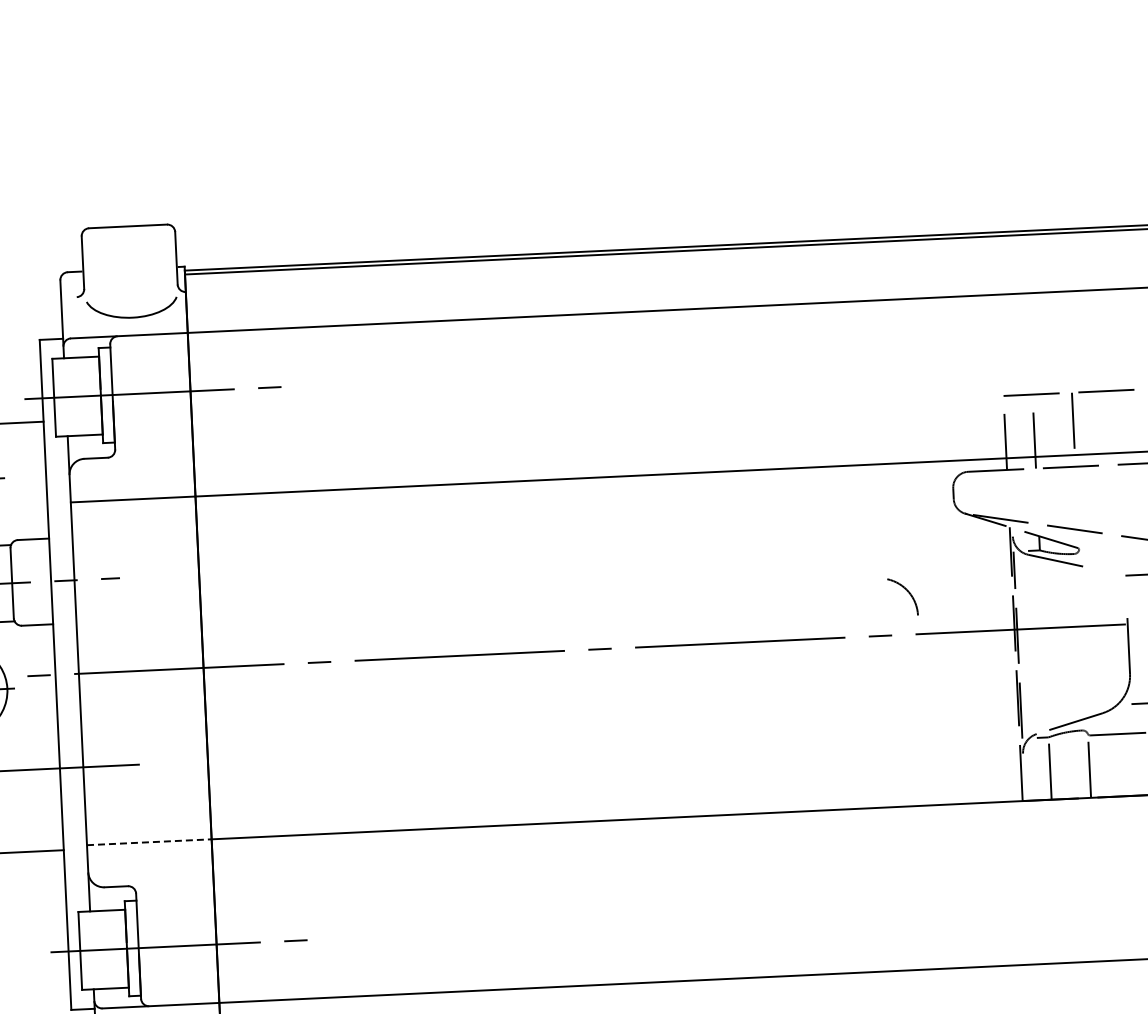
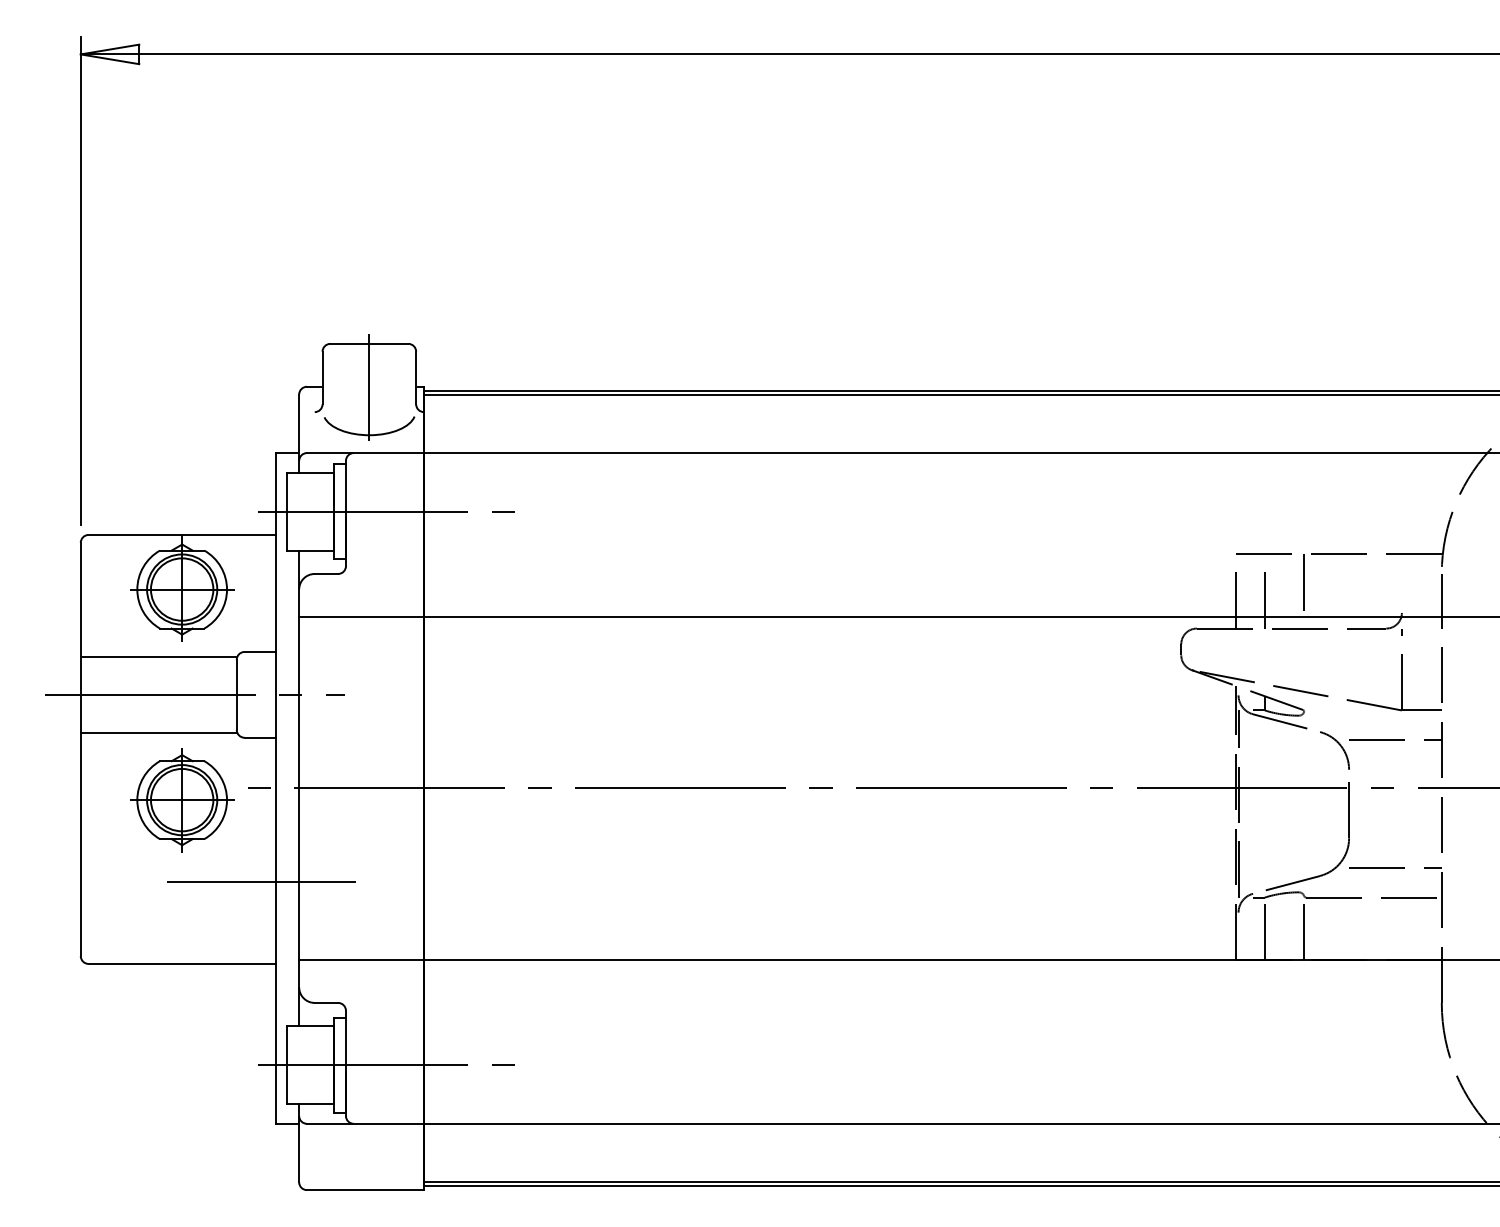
line: (130, 269) -> (369, 387), added
arc: (907, 591) -> (1339, 745), moved
line: (150, 842) -> (362, 960), dashed -> solid

